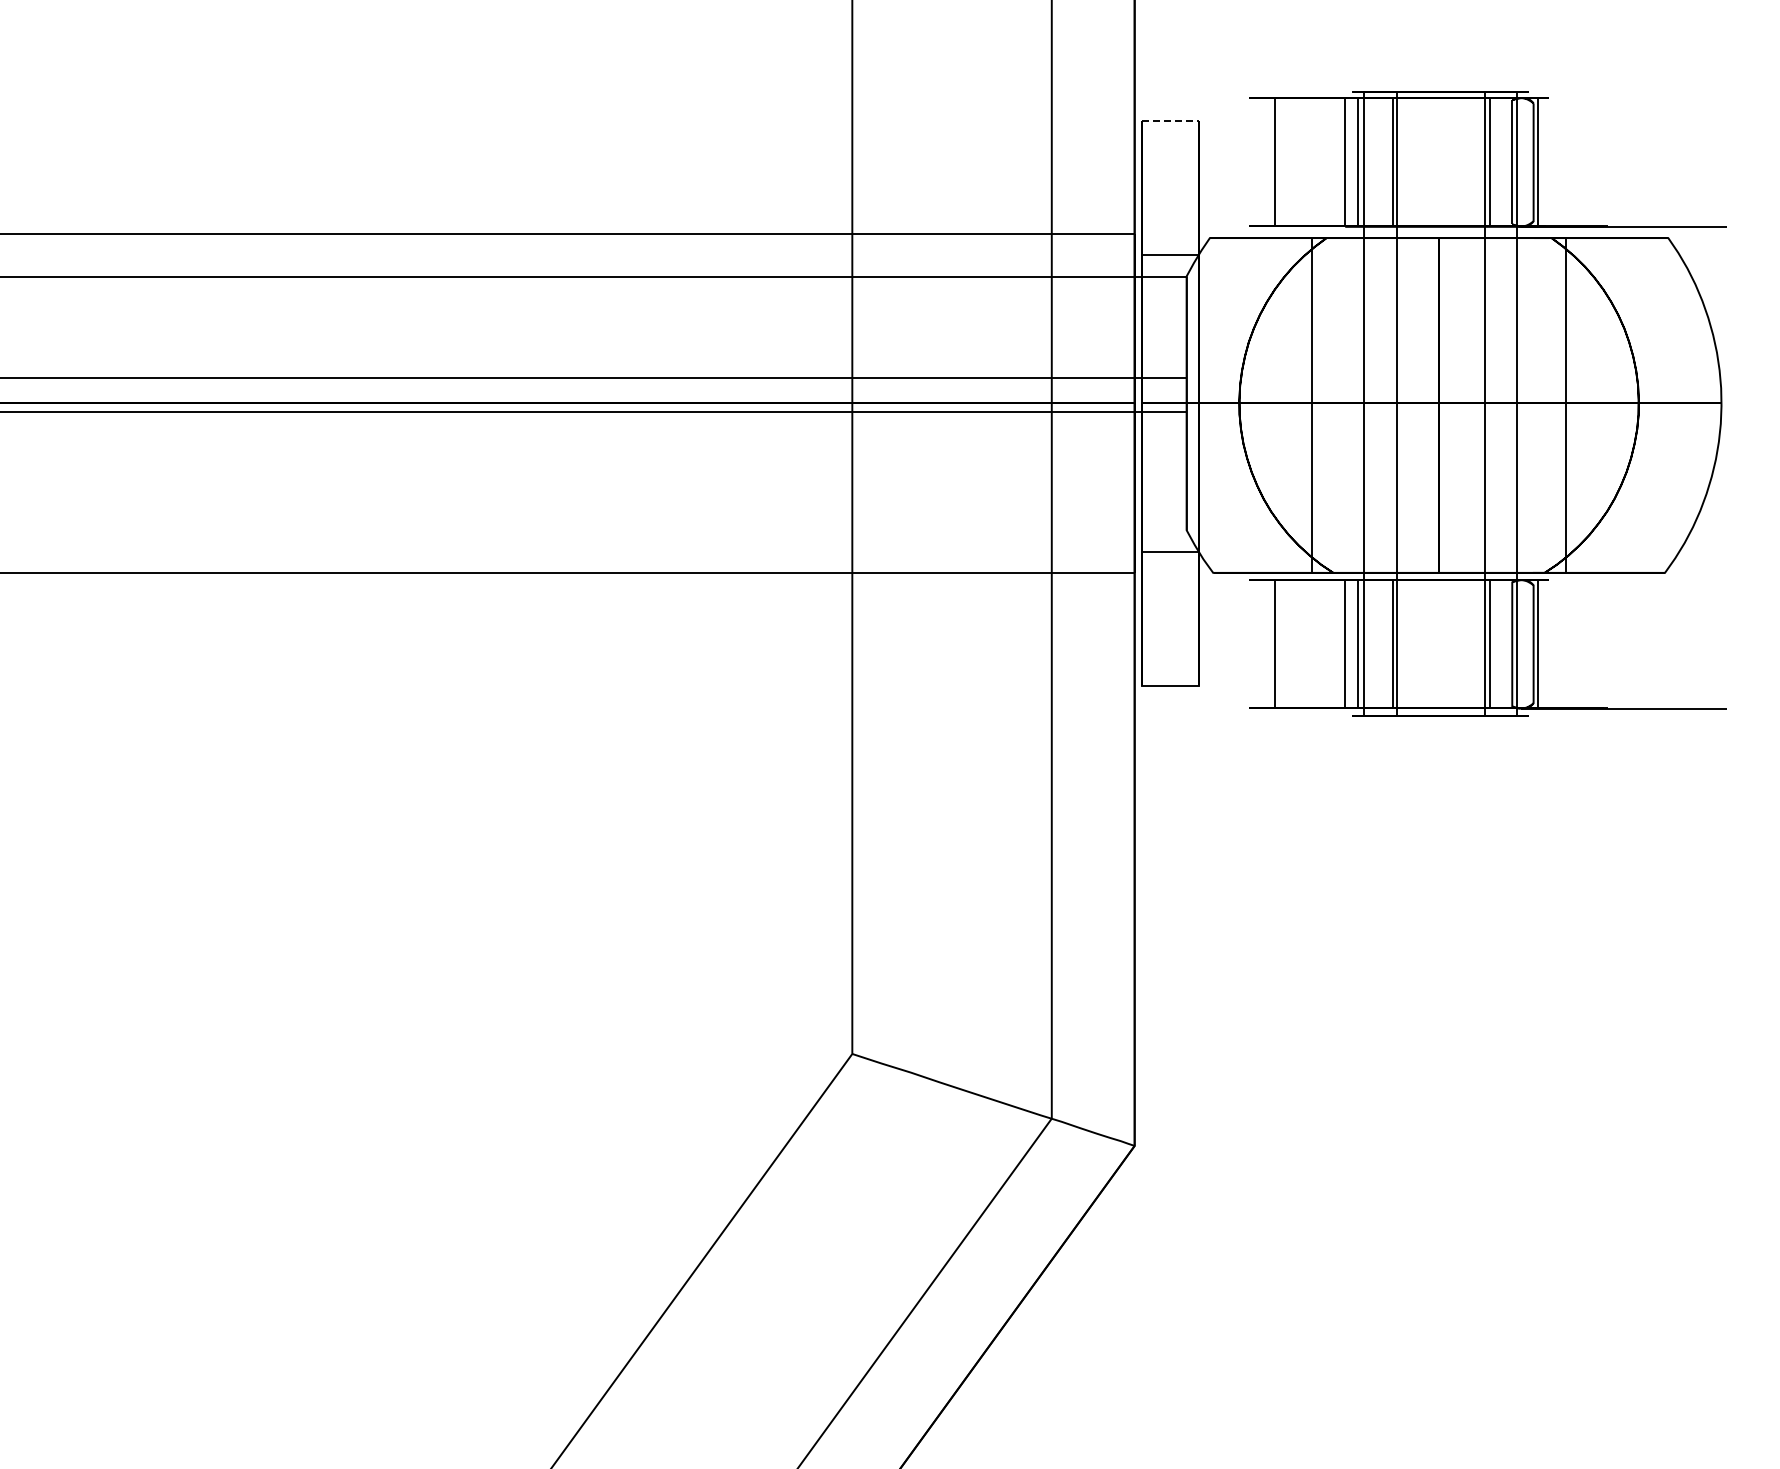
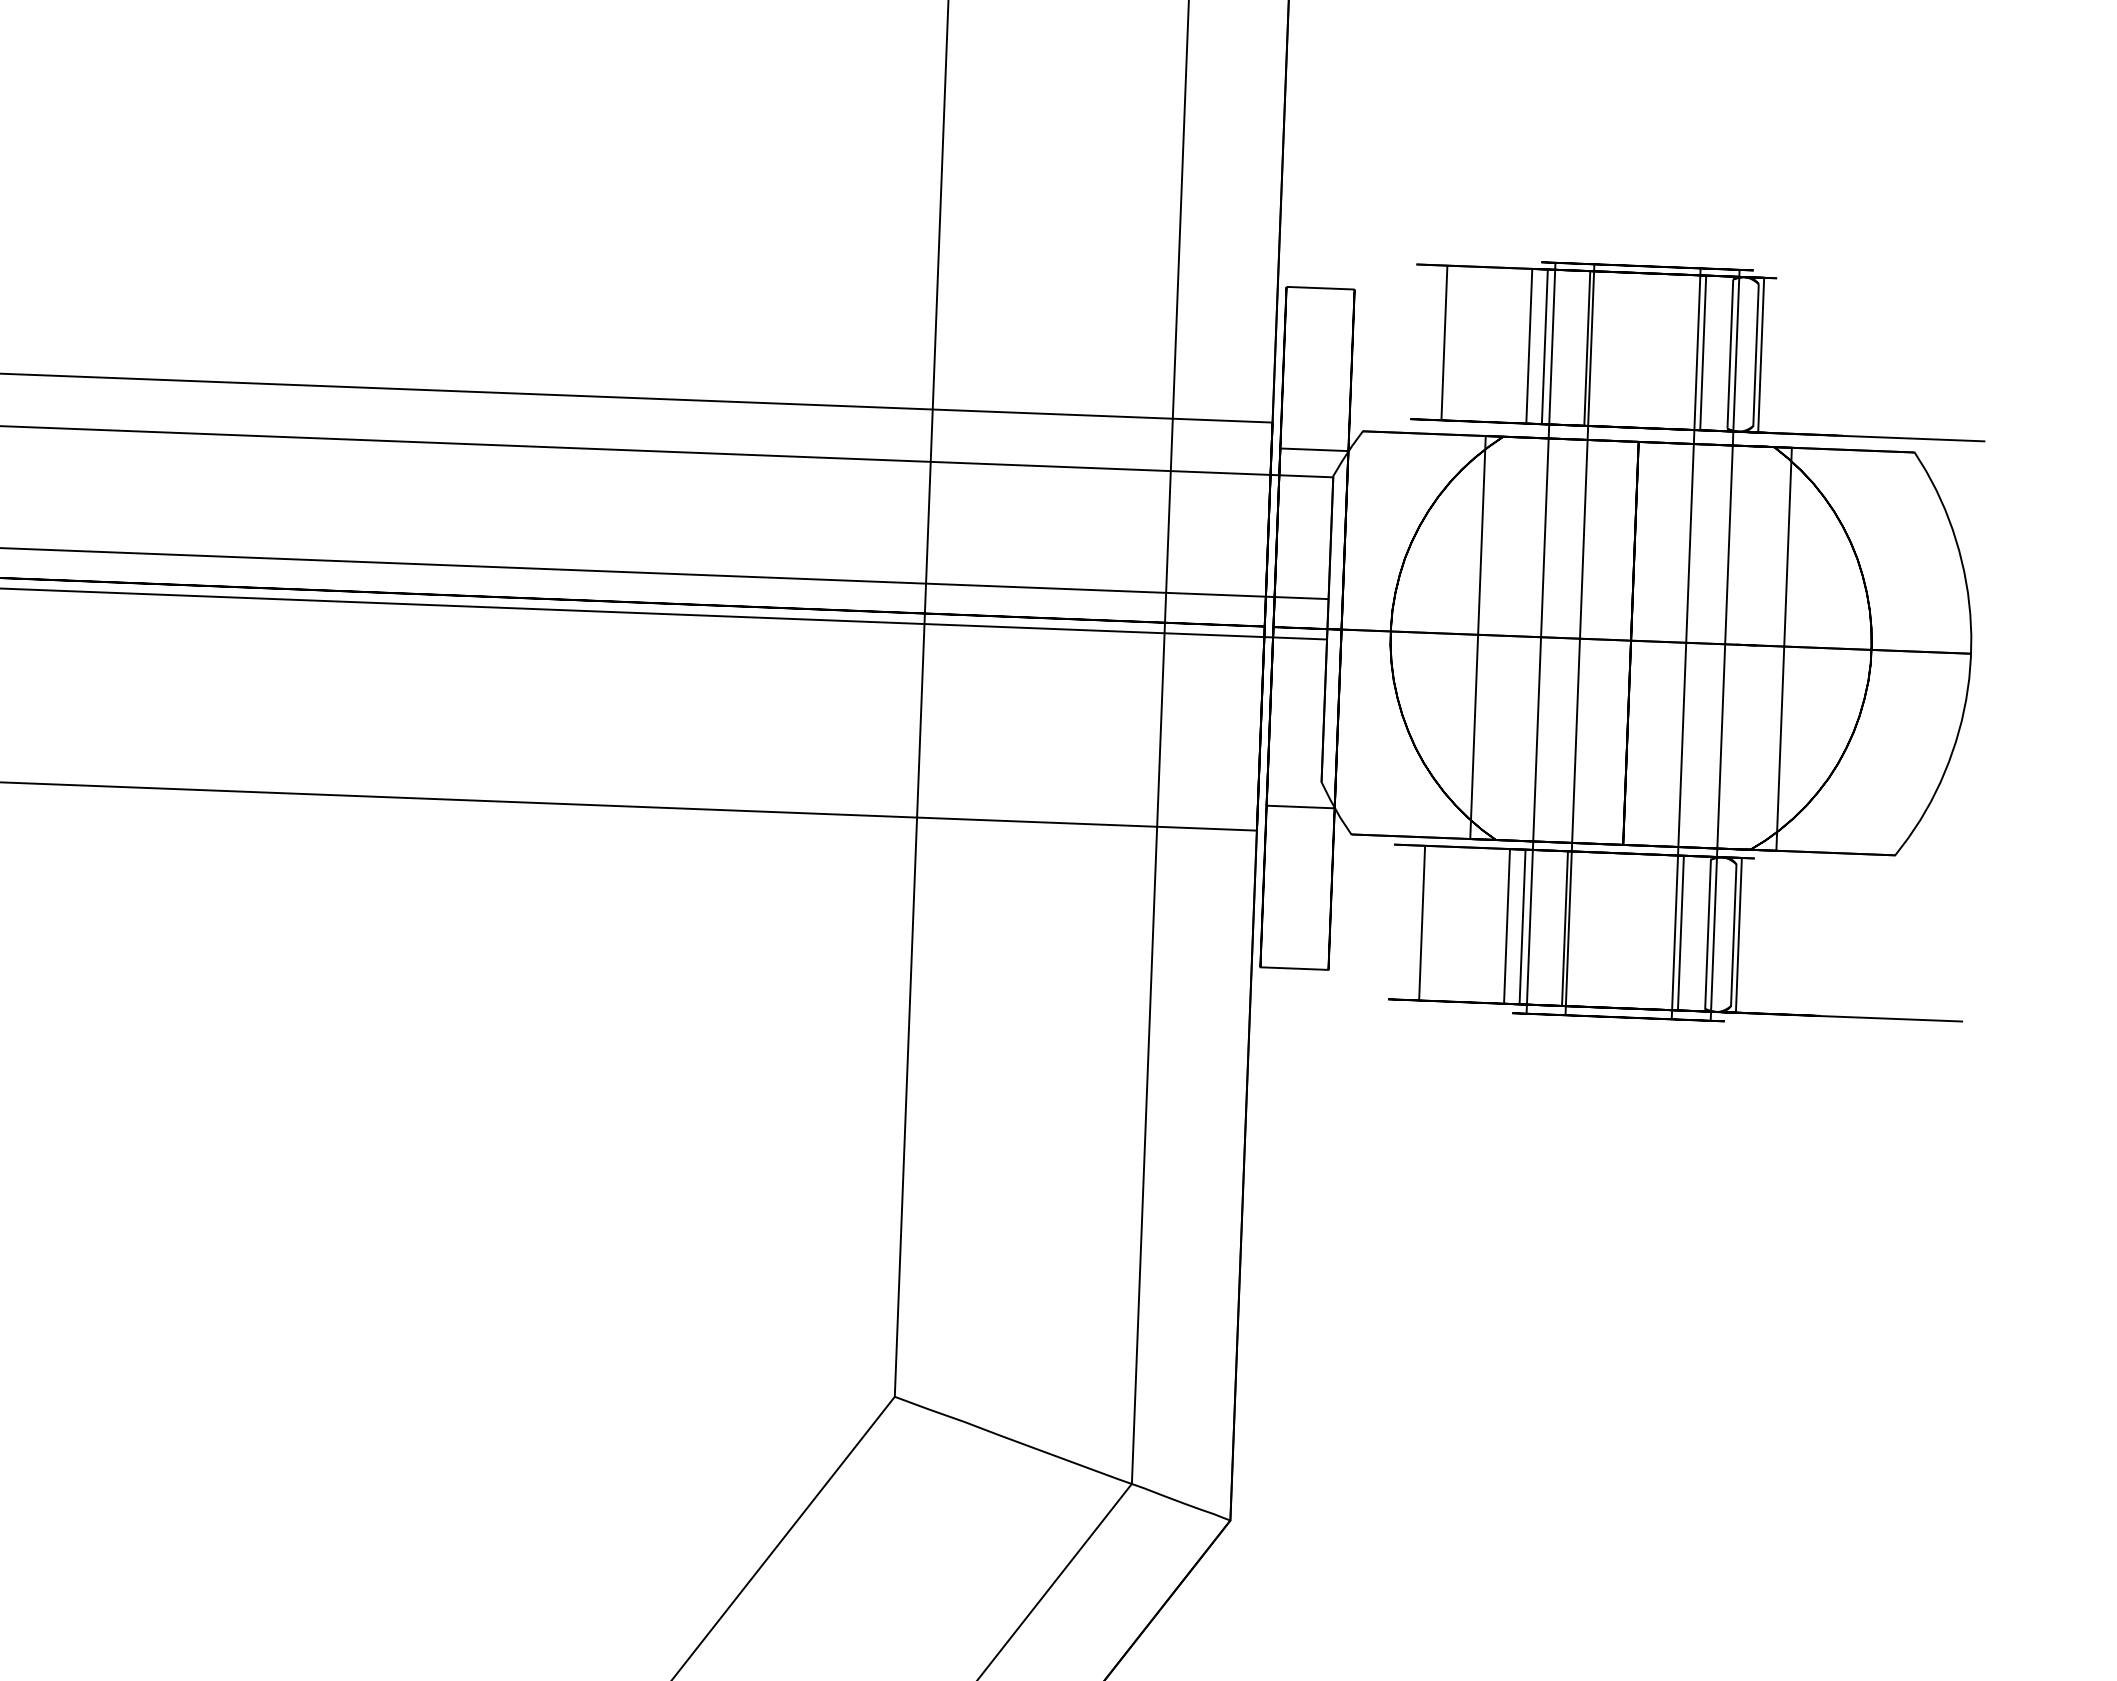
line: (1170, 120) -> (1320, 287), dashed -> solid

